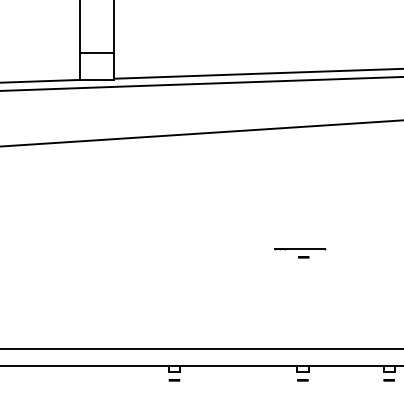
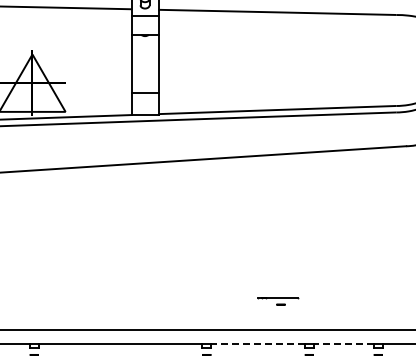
part: (300, 253) -> (278, 301), moved
line: (239, 366) -> (258, 343), solid -> dashed
line: (345, 366) -> (343, 343), solid -> dashed

